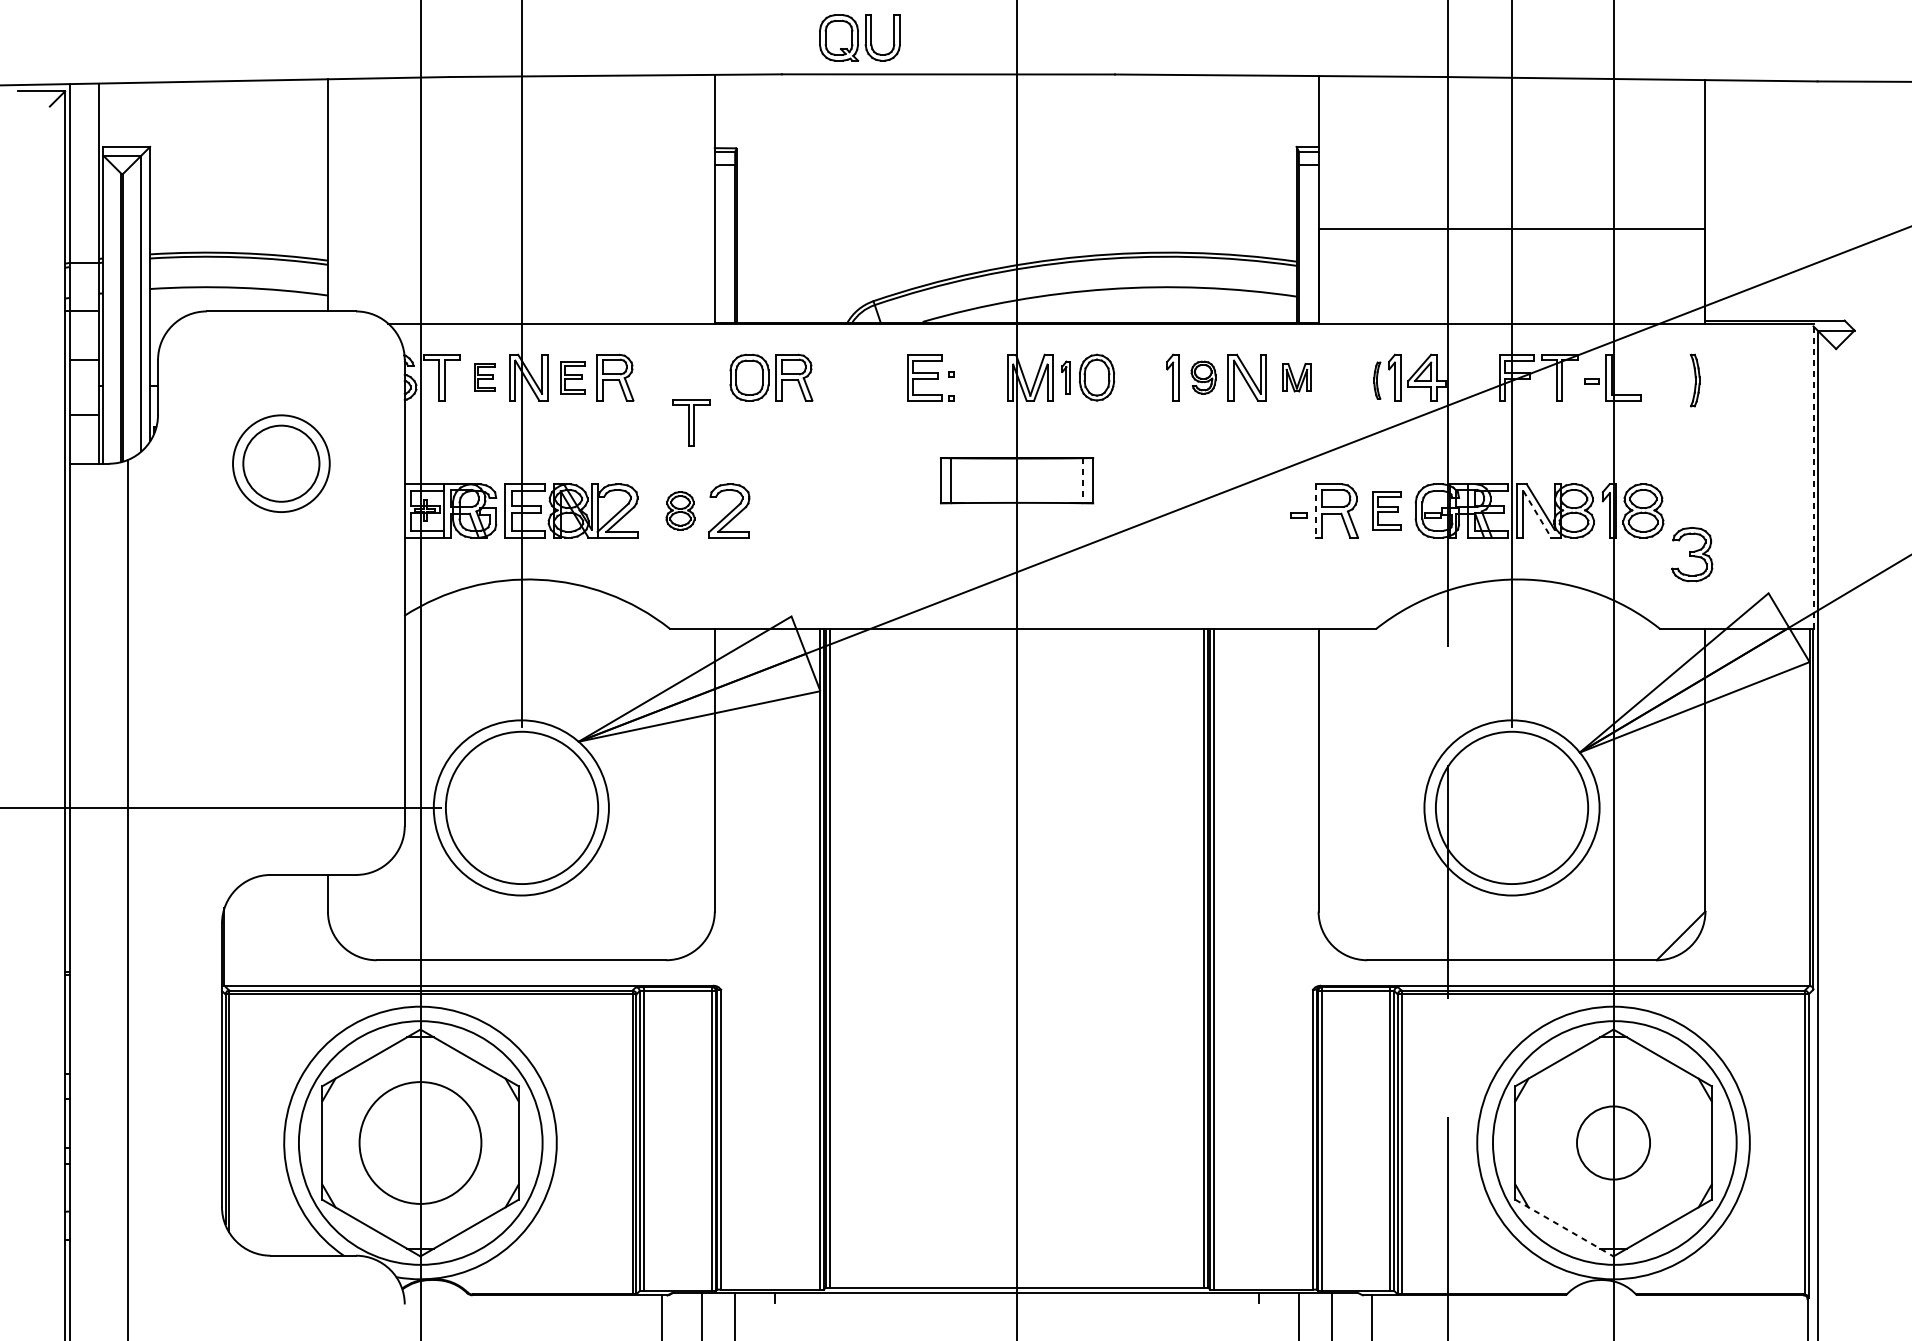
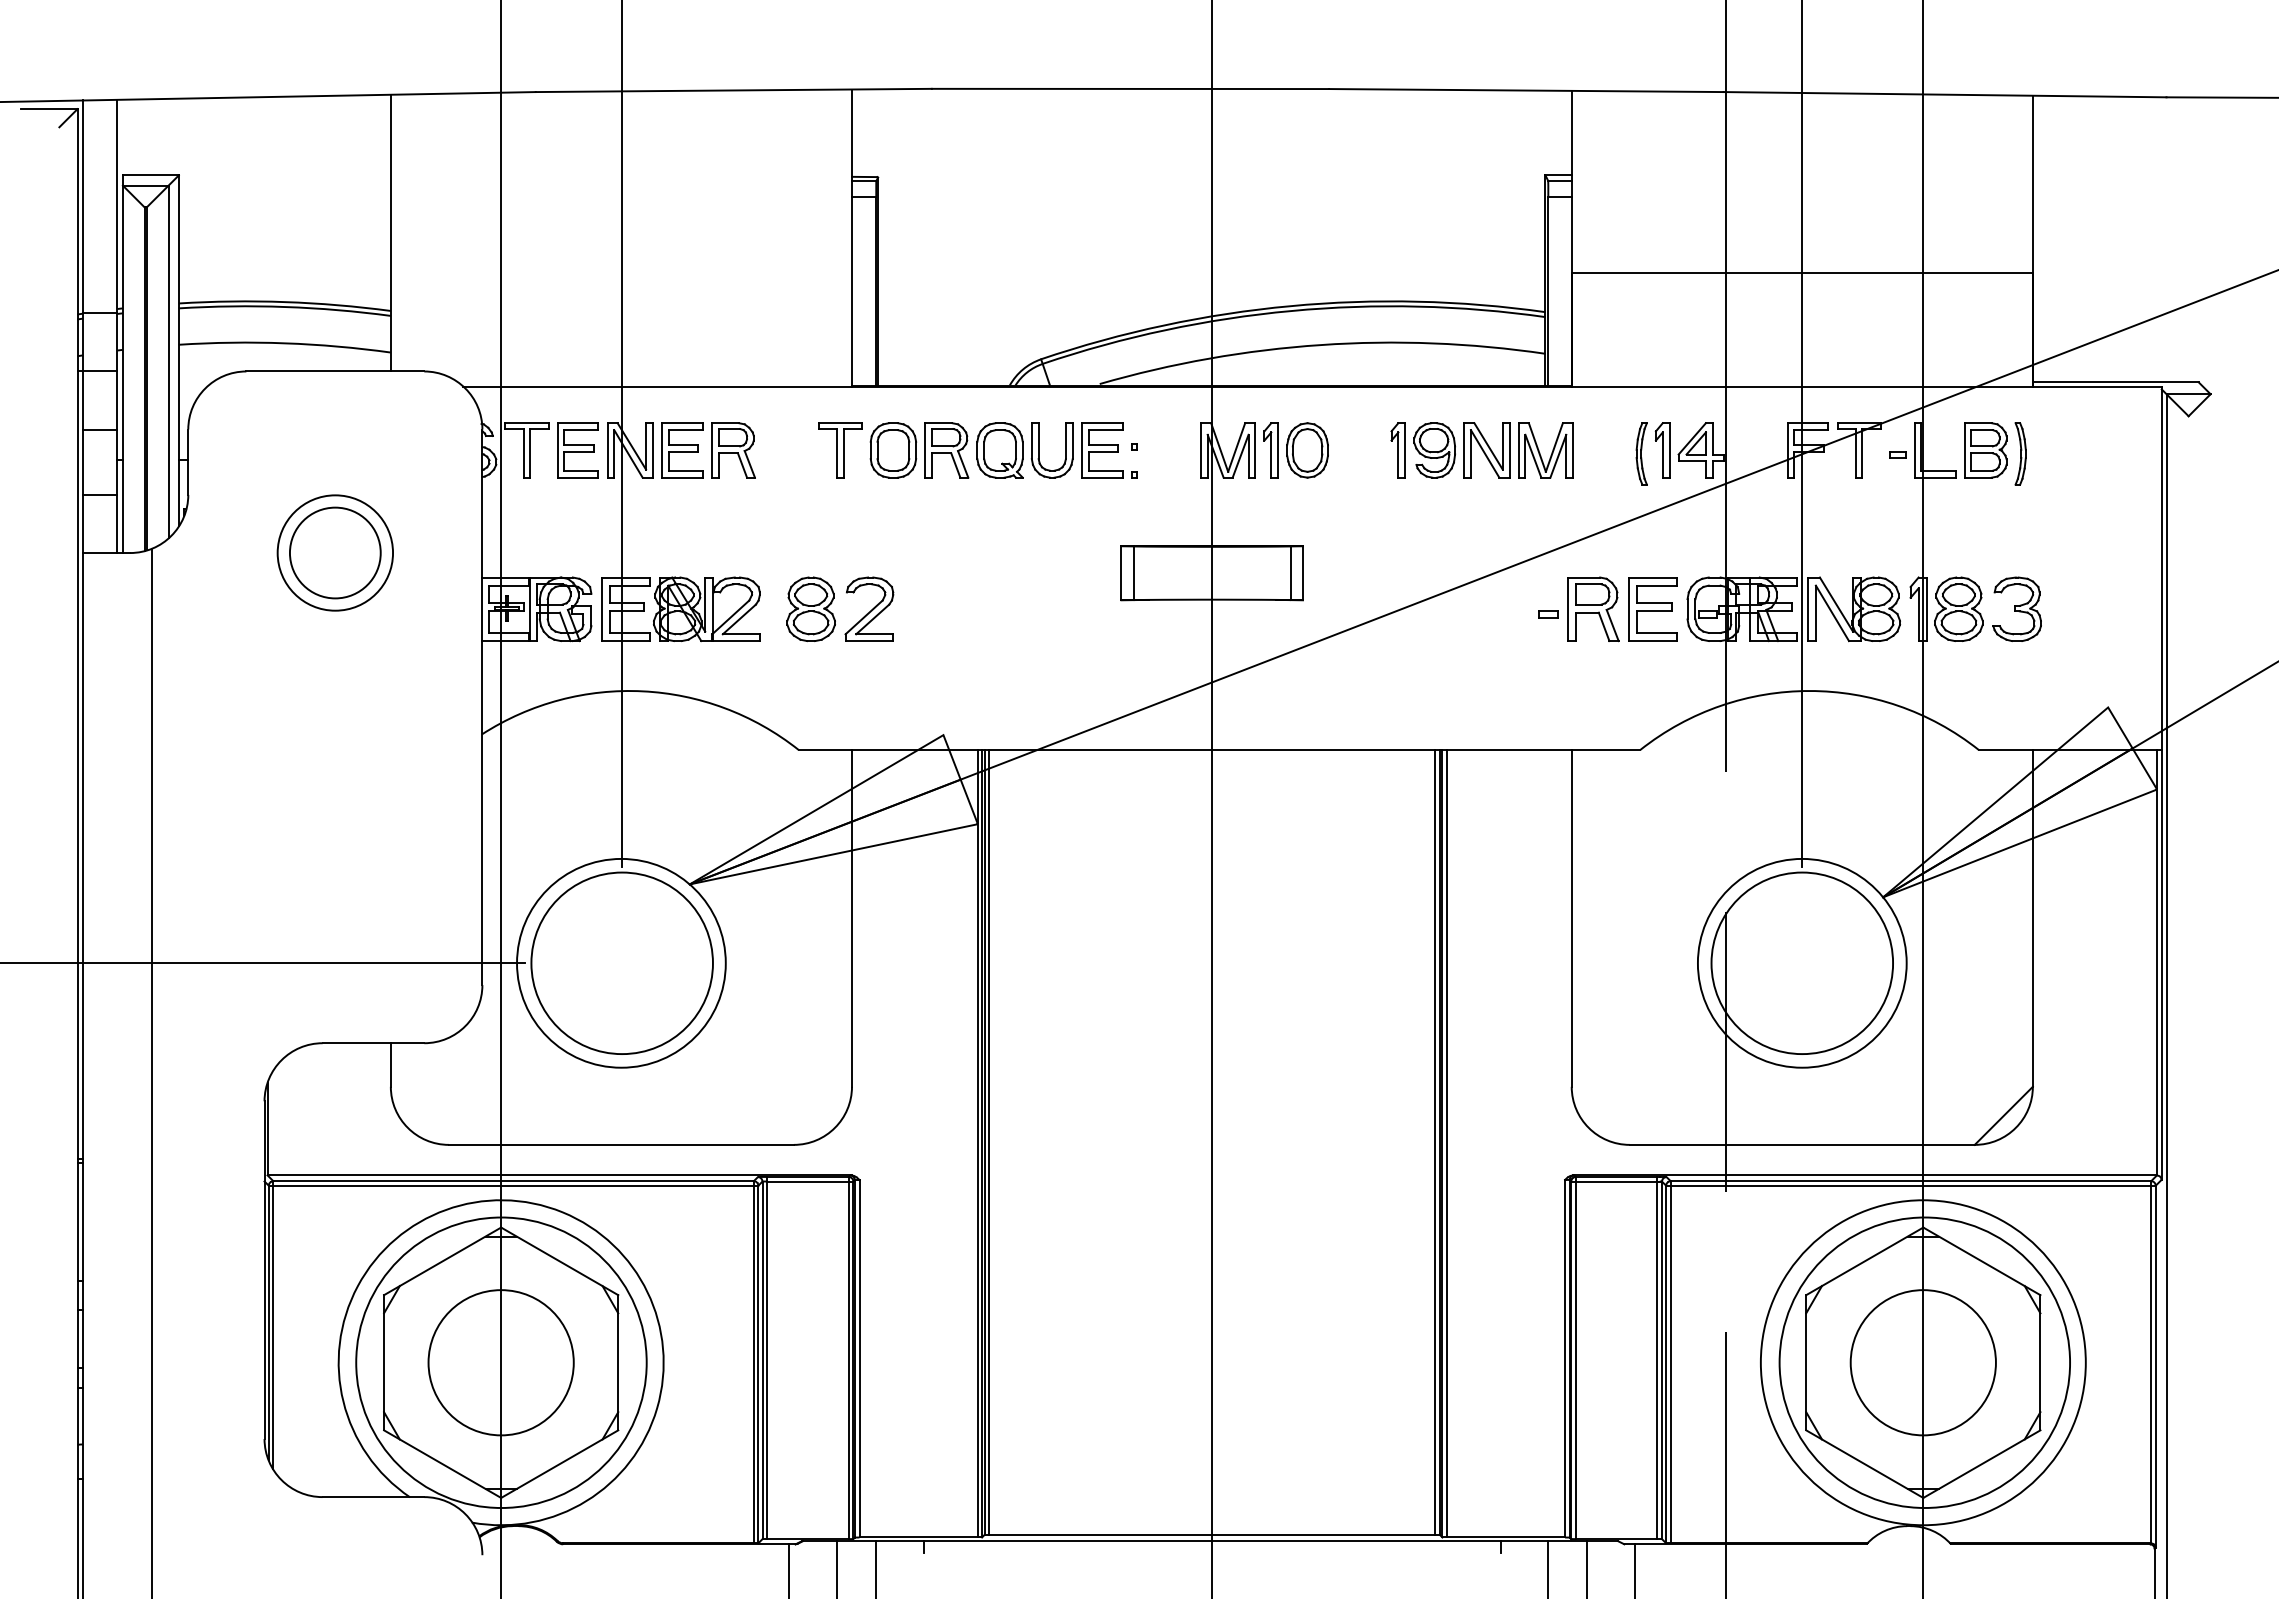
part: (859, 37) -> (1024, 450), moved
part: (484, 377) -> (577, 450), size x1.67
part: (572, 377) -> (682, 450), size x1.43
part: (1065, 377) -> (1270, 450), size x1.43
part: (1203, 377) -> (1434, 450), size x1.43
part: (1296, 377) -> (1545, 450), size x1.67
part: (1665, 377) -> (1985, 450), added
part: (1377, 380) -> (1641, 453), size x1.43
part: (691, 423) -> (840, 450), moved
line: (1813, 476) -> (2161, 568), dashed -> solid
line: (1082, 480) -> (1290, 573), dashed -> solid
part: (680, 510) -> (810, 608), size x1.43
line: (1315, 511) -> (1568, 609), dashed -> solid
part: (1386, 511) -> (1652, 609), size x1.43
line: (1537, 514) -> (1832, 613), dashed -> solid
part: (1691, 553) -> (2016, 608), moved
circle: (1612, 1142) -> (1922, 1362), size x1.67
line: (1564, 1228) -> (1864, 1464), dashed -> solid

